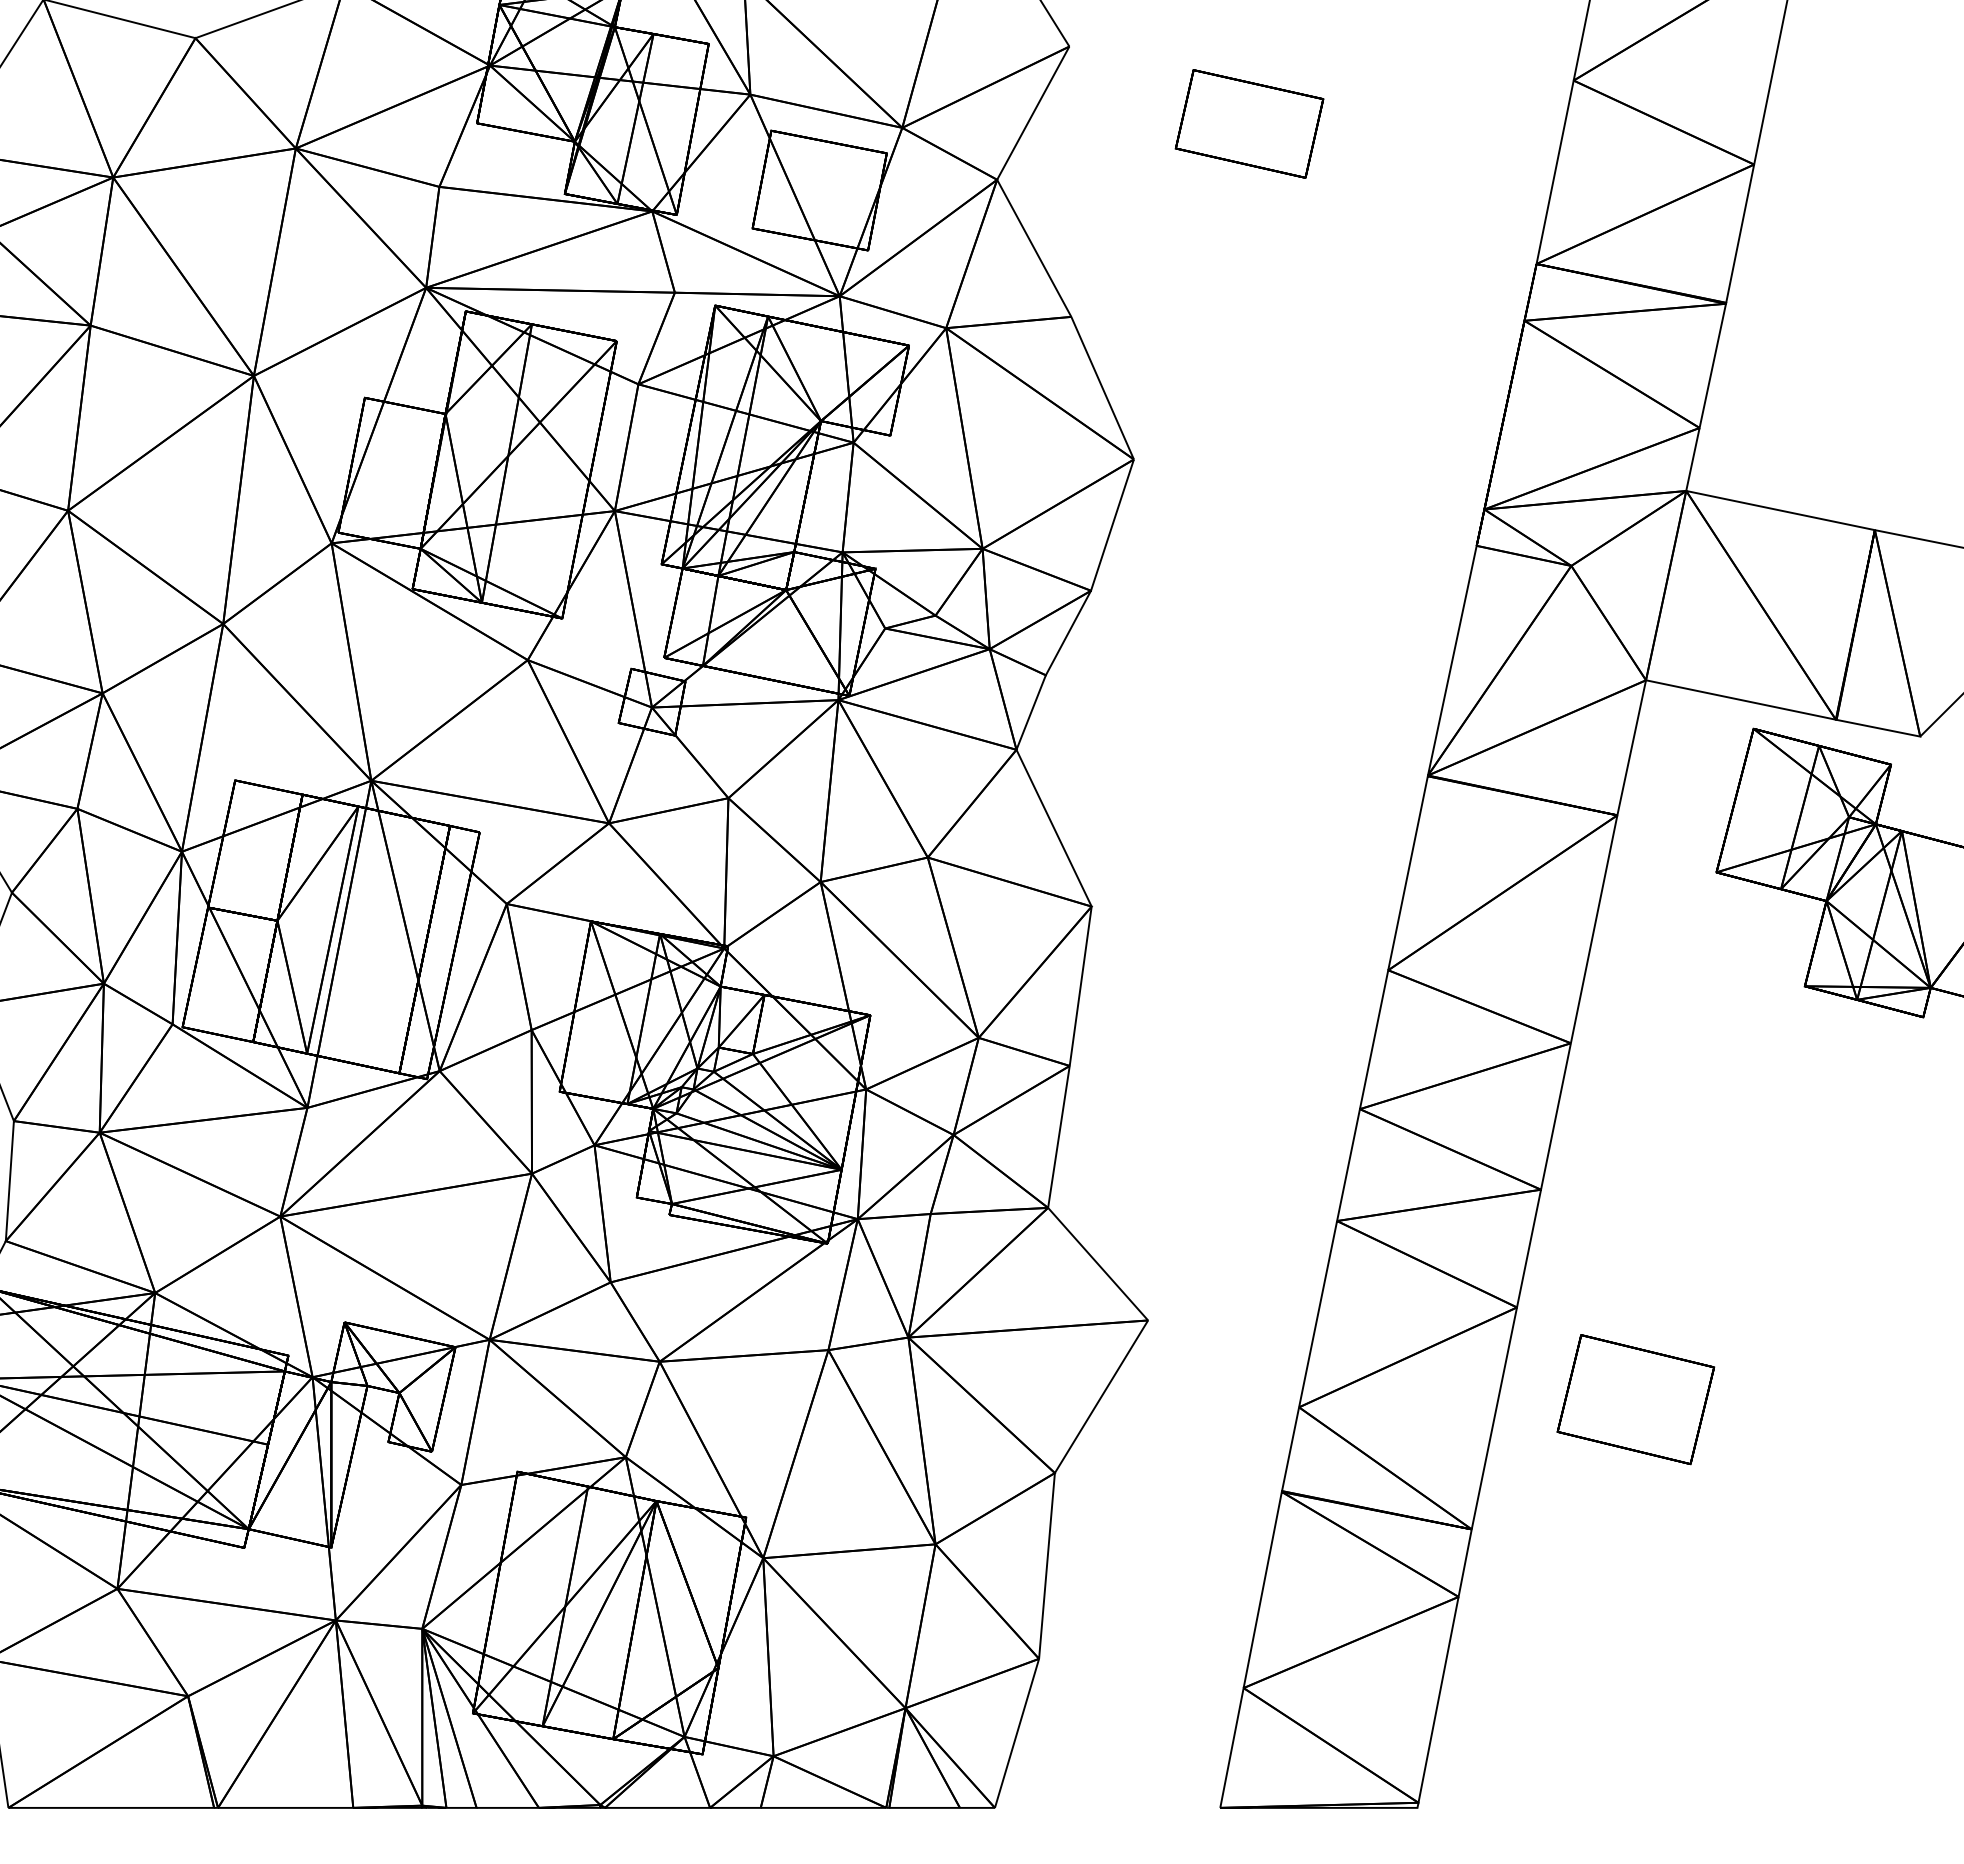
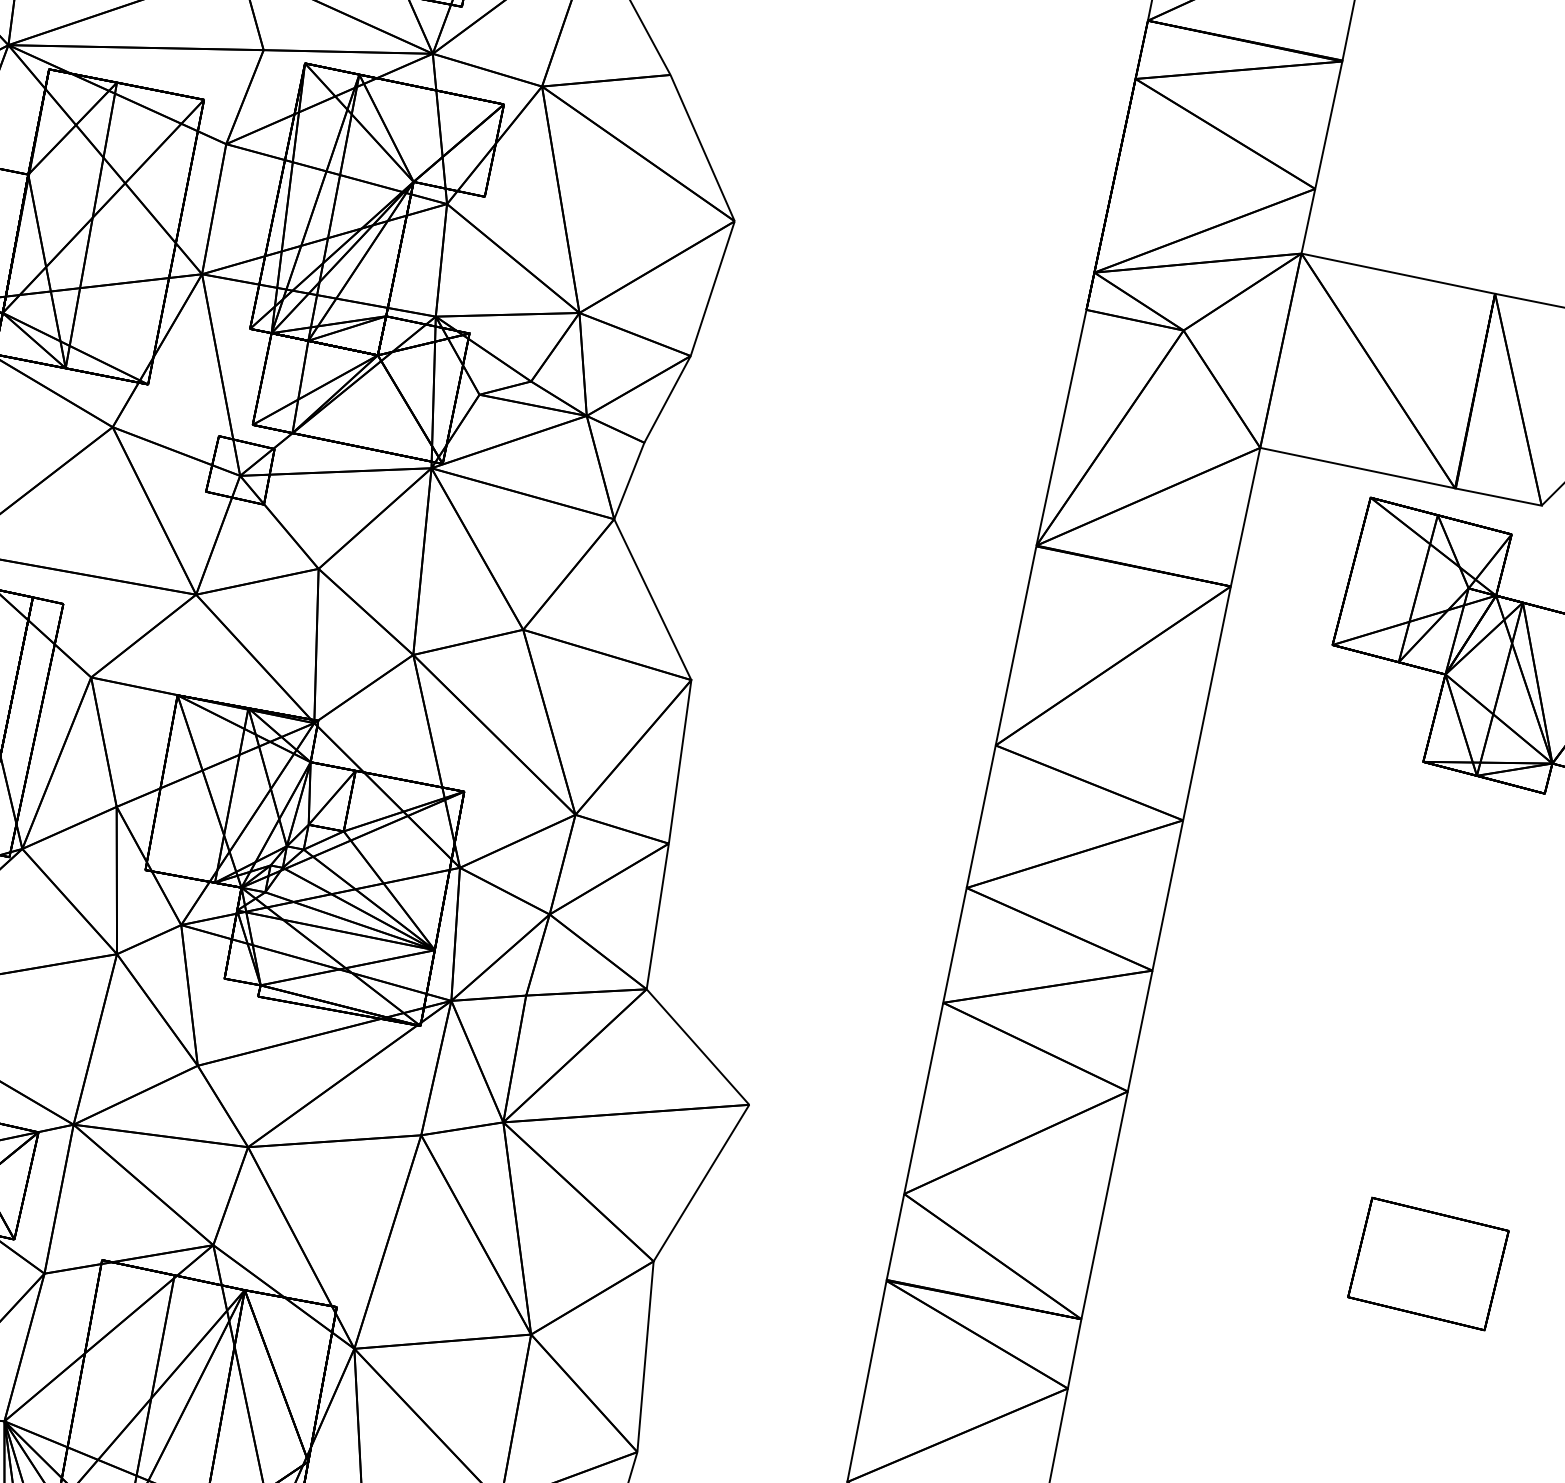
part: (1635, 1399) -> (1428, 1263), moved

